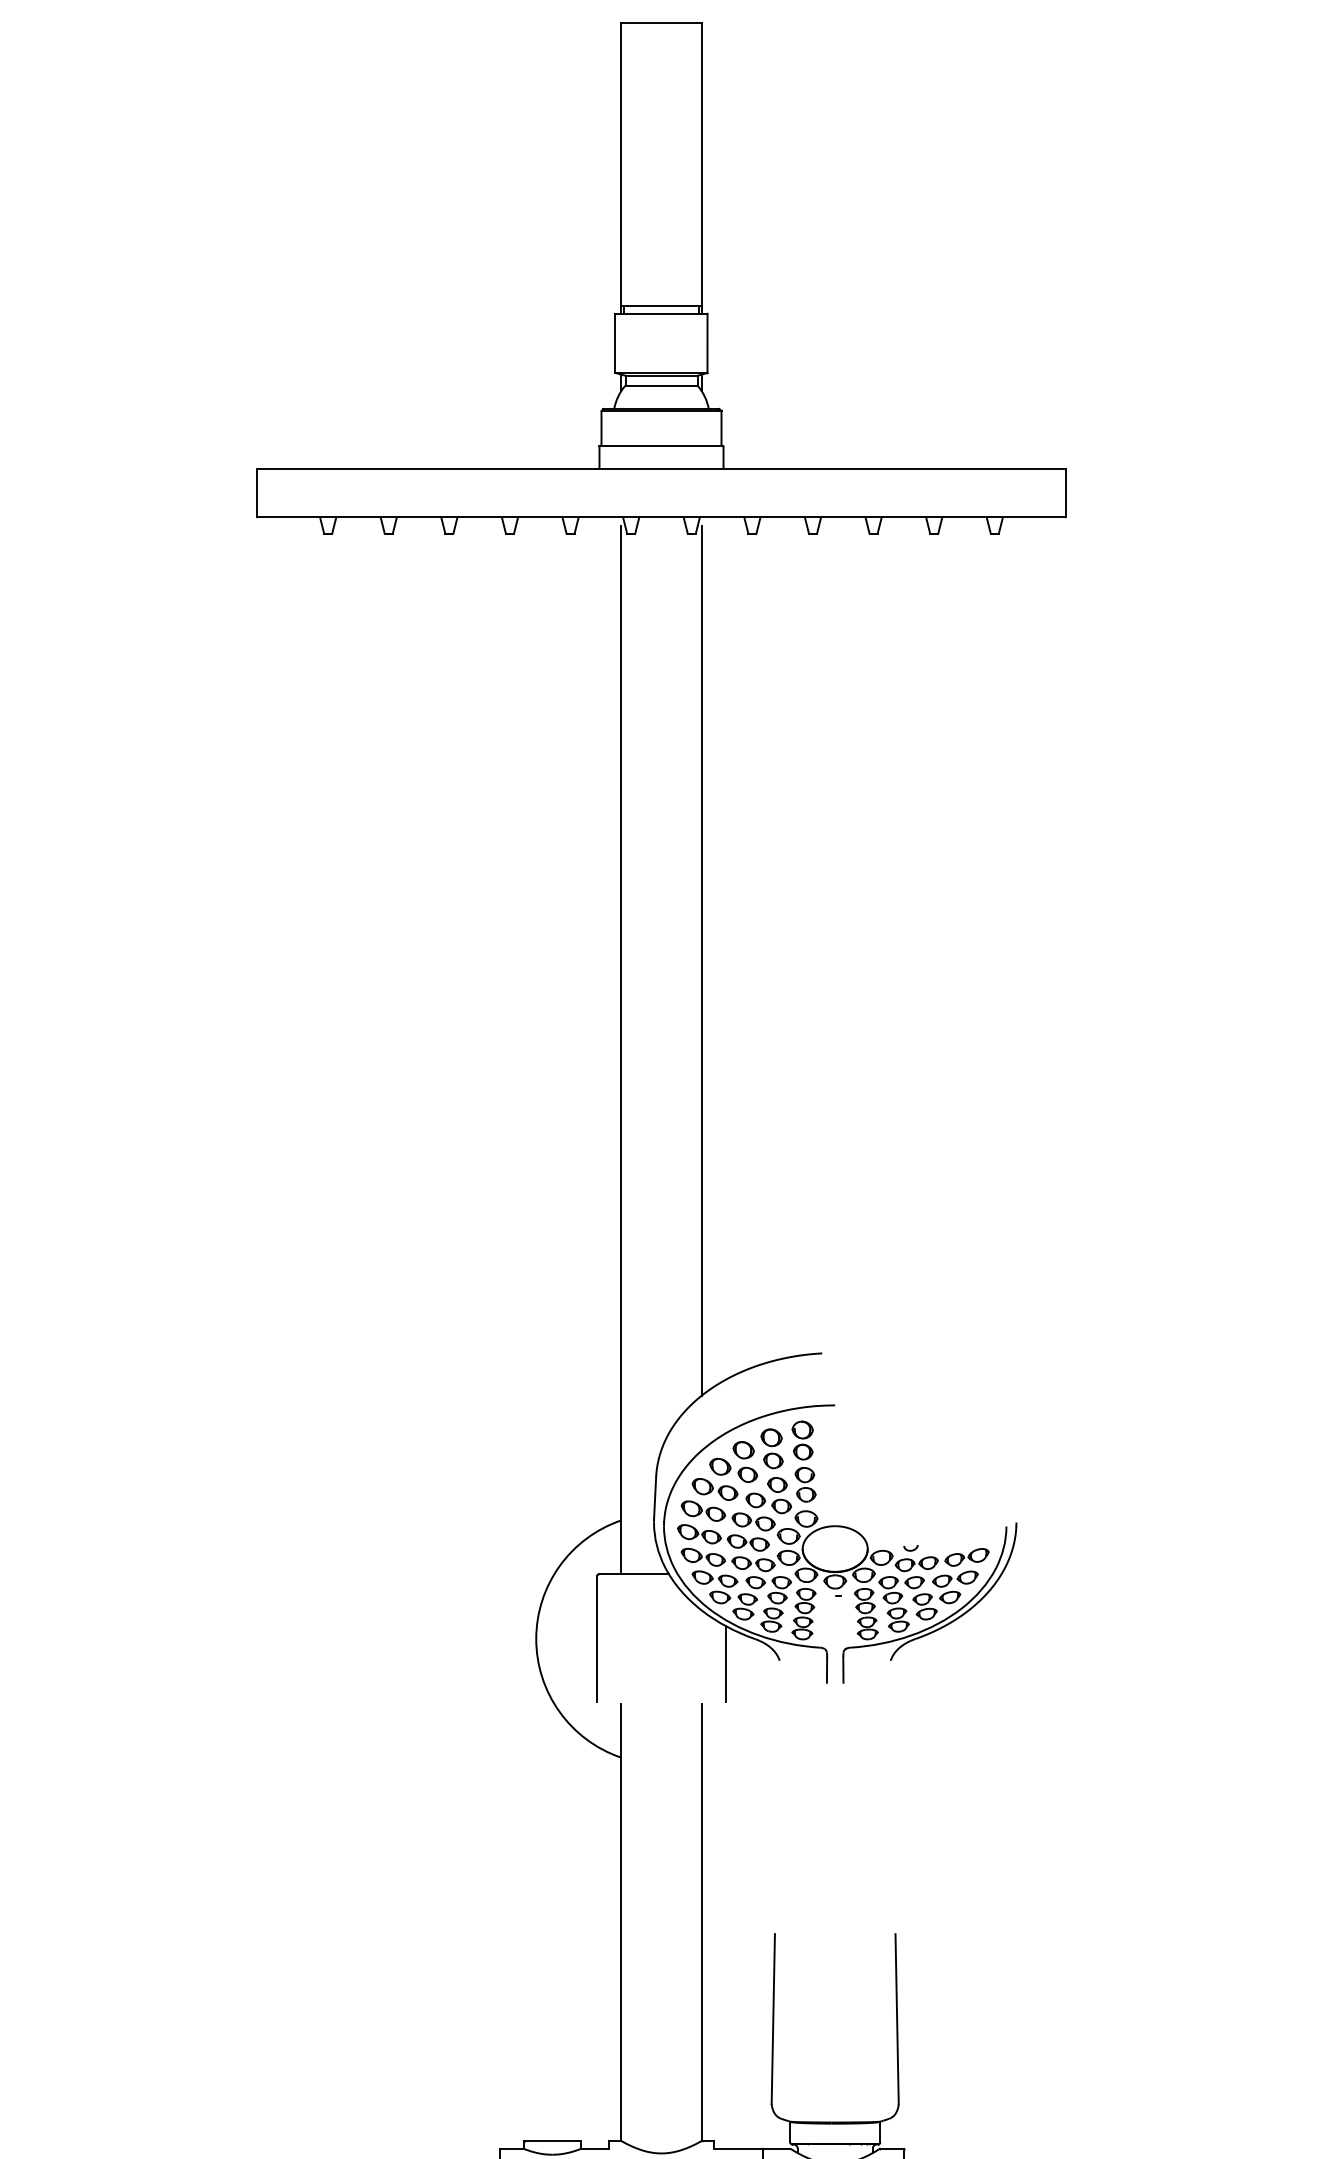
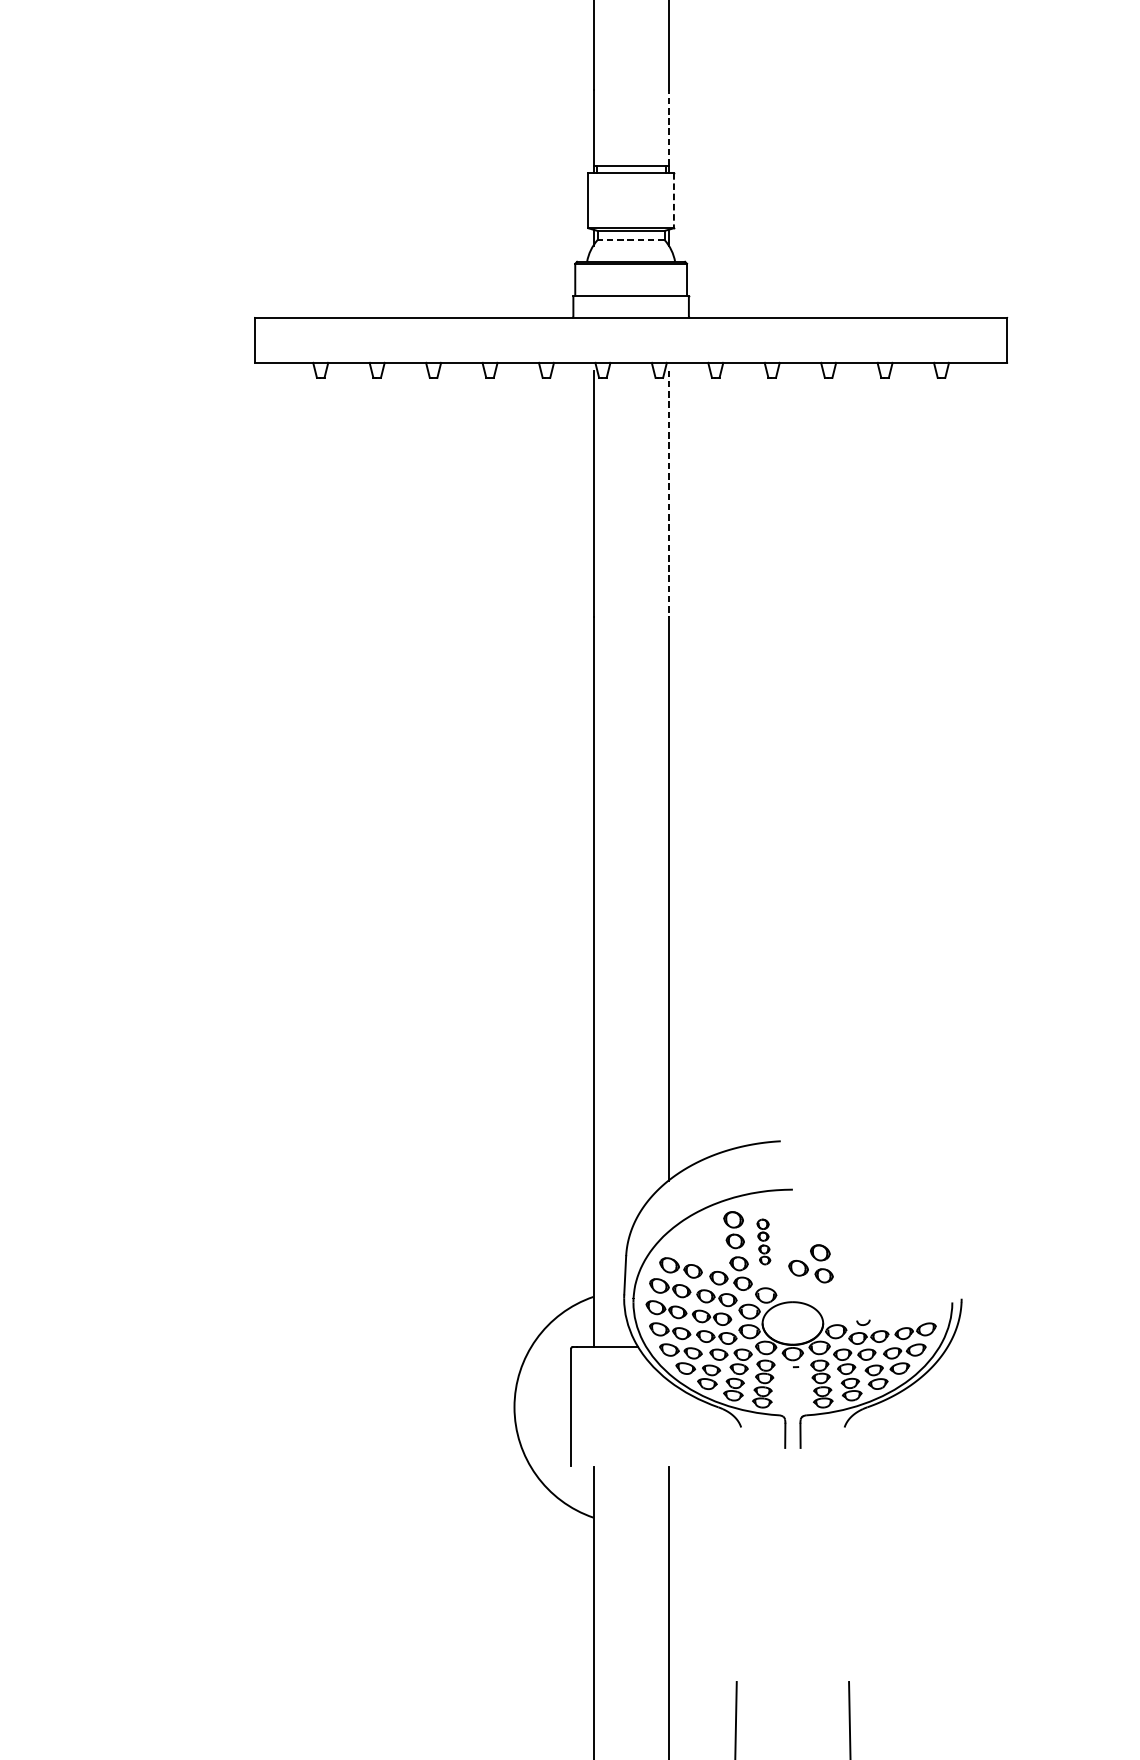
line: (701, 264) -> (668, 127), solid -> dashed
line: (707, 343) -> (673, 200), solid -> dashed
line: (661, 385) -> (631, 239), solid -> dashed
line: (701, 658) -> (668, 494), solid -> dashed
part: (733, 1461) -> (810, 1263), moved
part: (803, 1461) -> (763, 1241), size x0.6
line: (726, 1663) -> (691, 1430), removed

